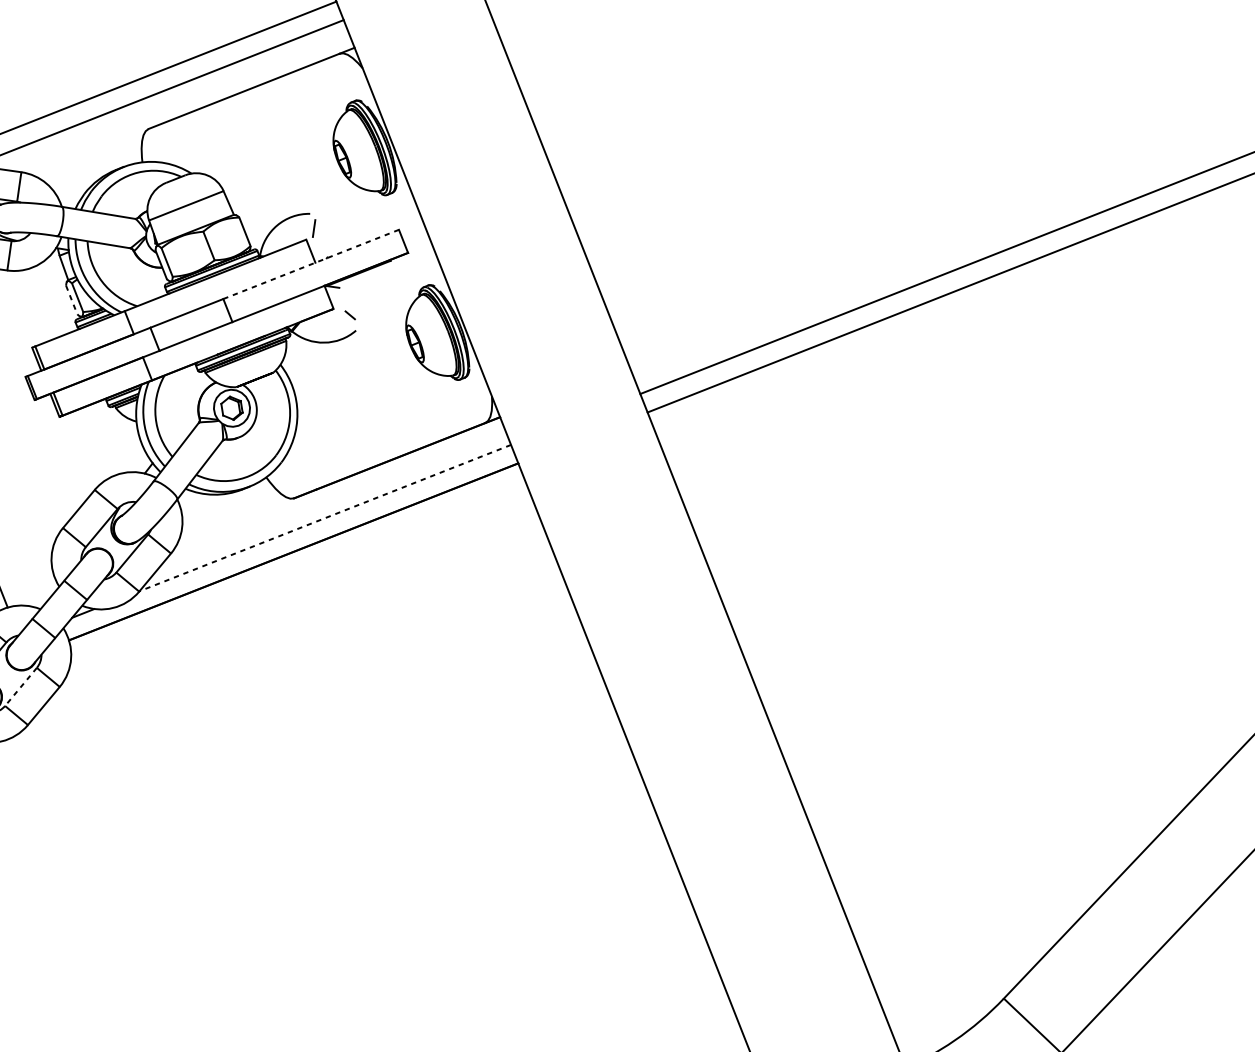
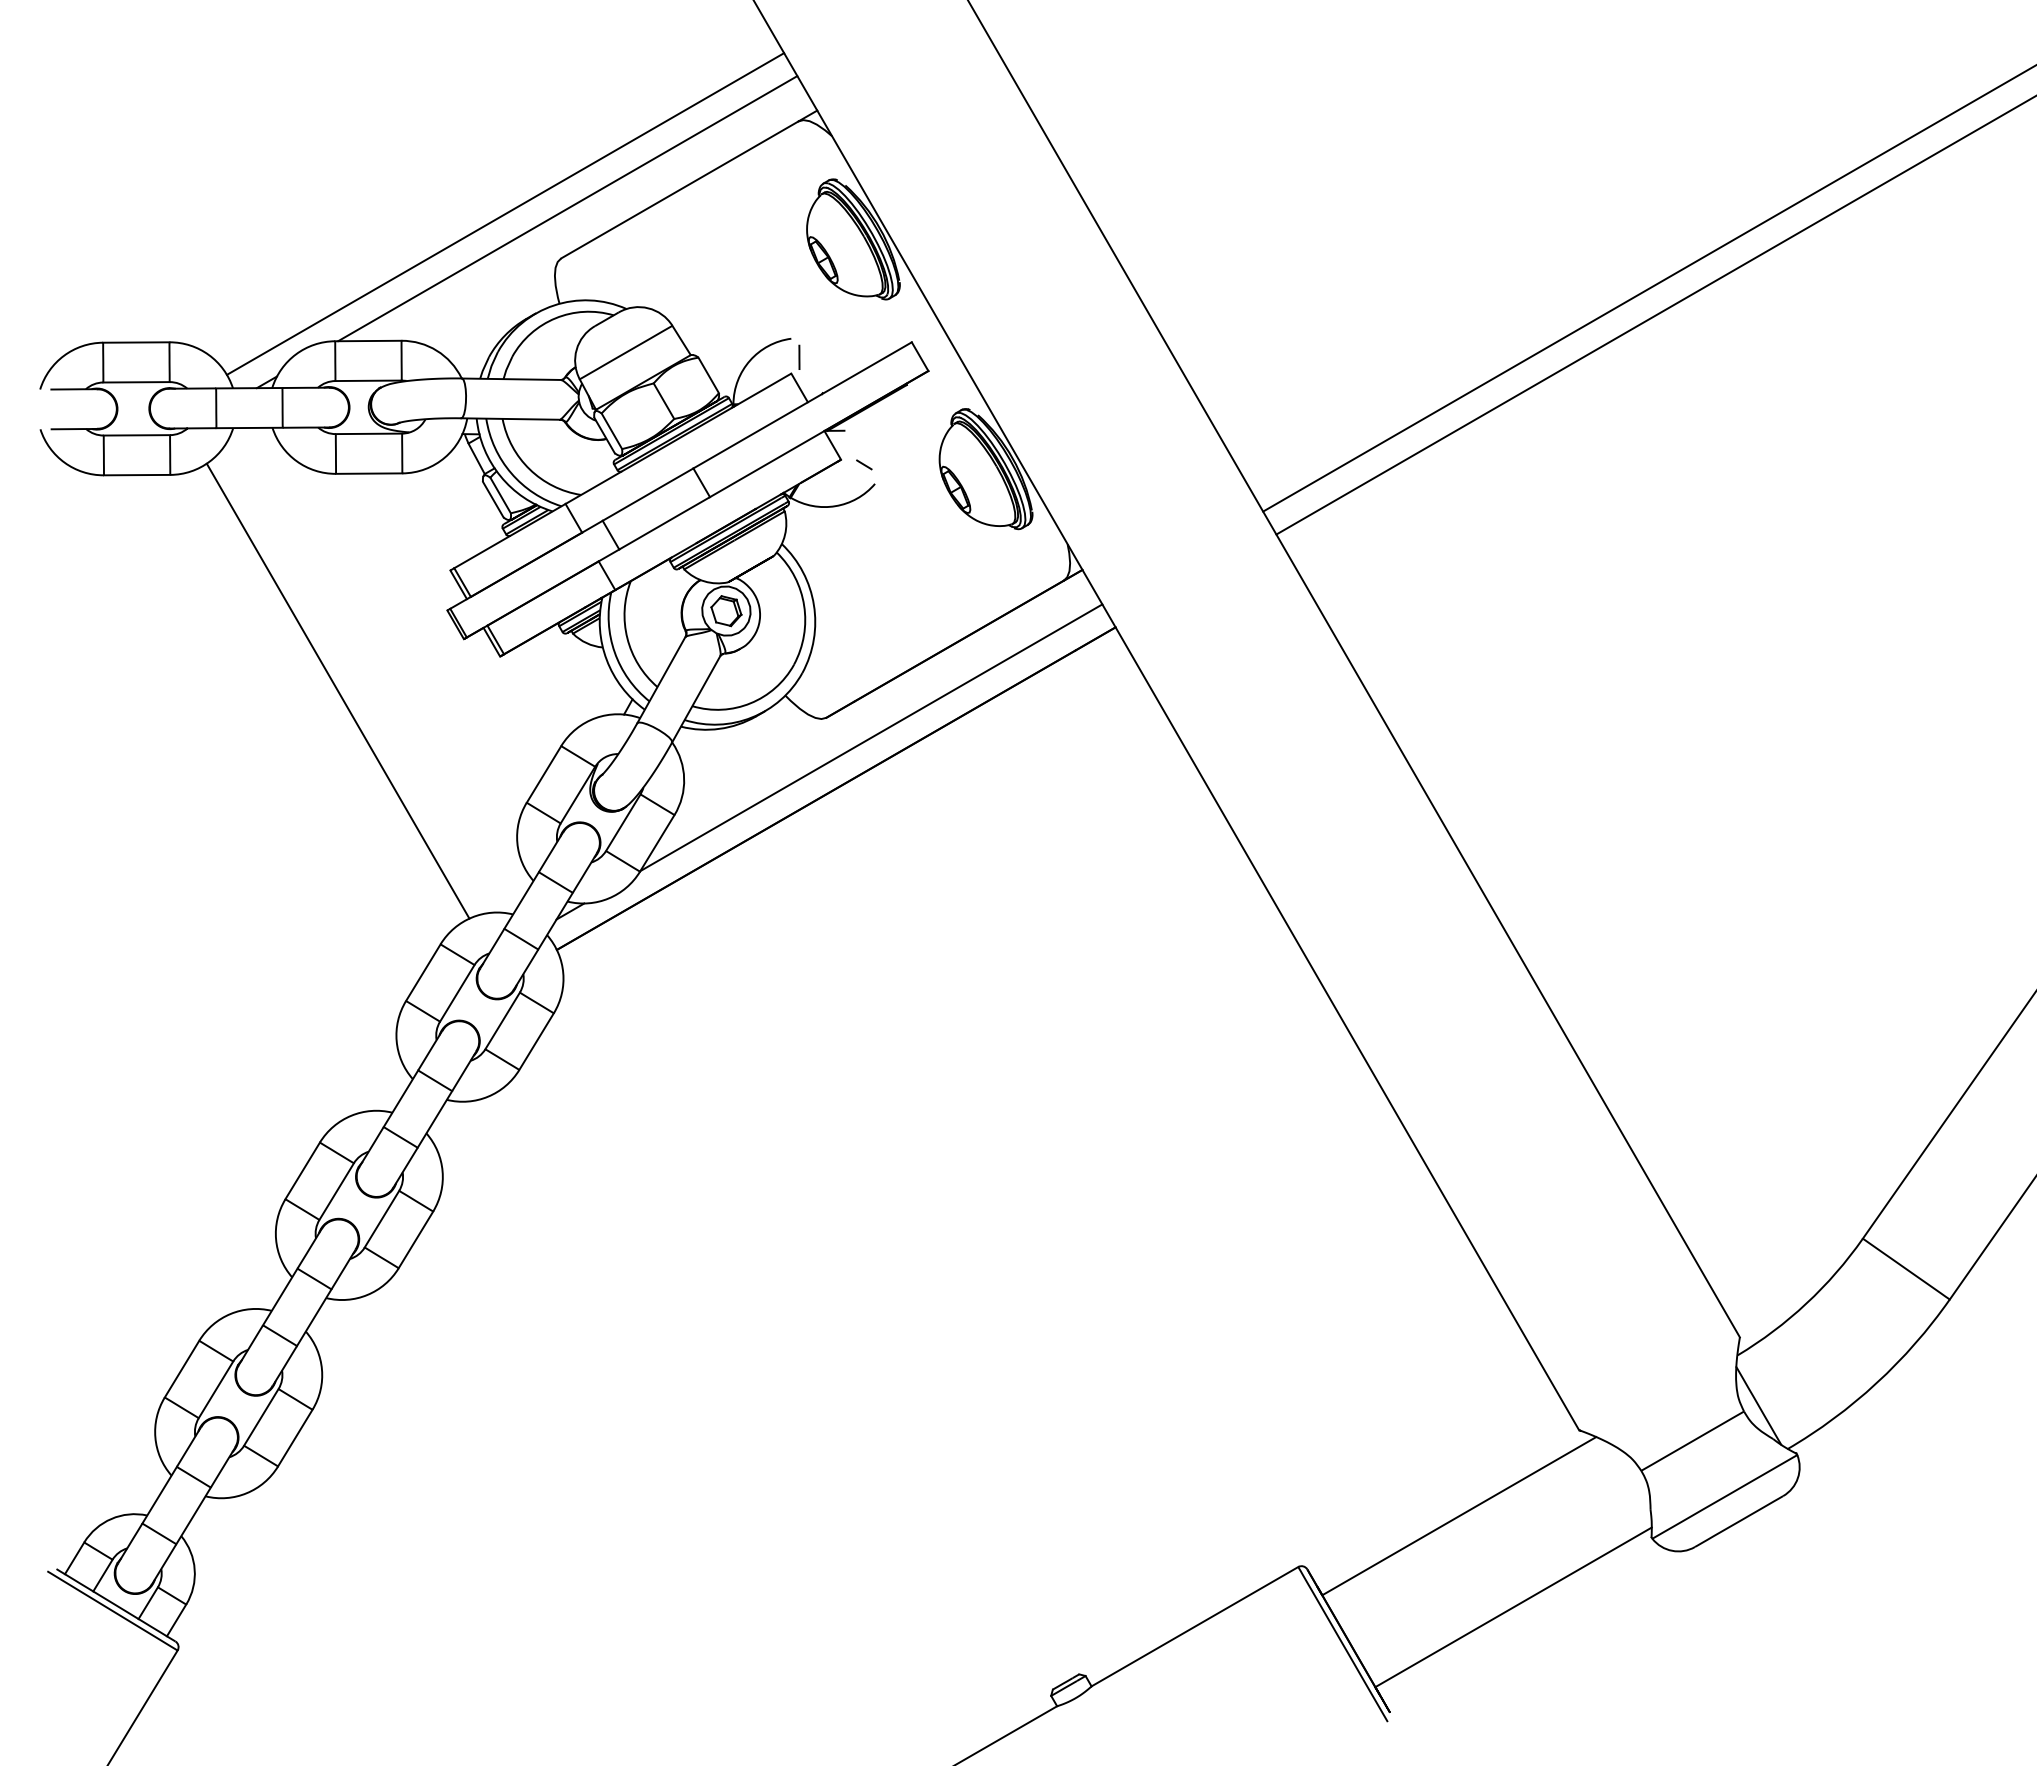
line: (311, 264) -> (803, 405), dashed -> solid
line: (71, 299) -> (493, 499), dashed -> solid
line: (325, 517) -> (871, 737), dashed -> solid
line: (20, 687) -> (502, 1021), dashed -> solid

